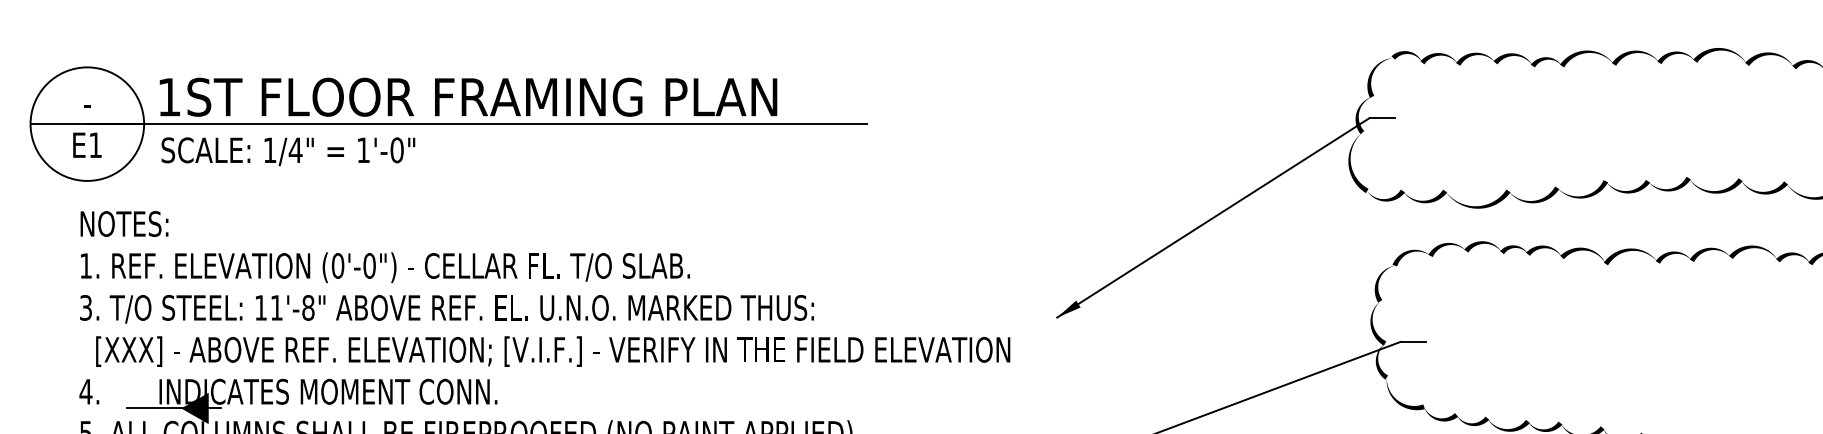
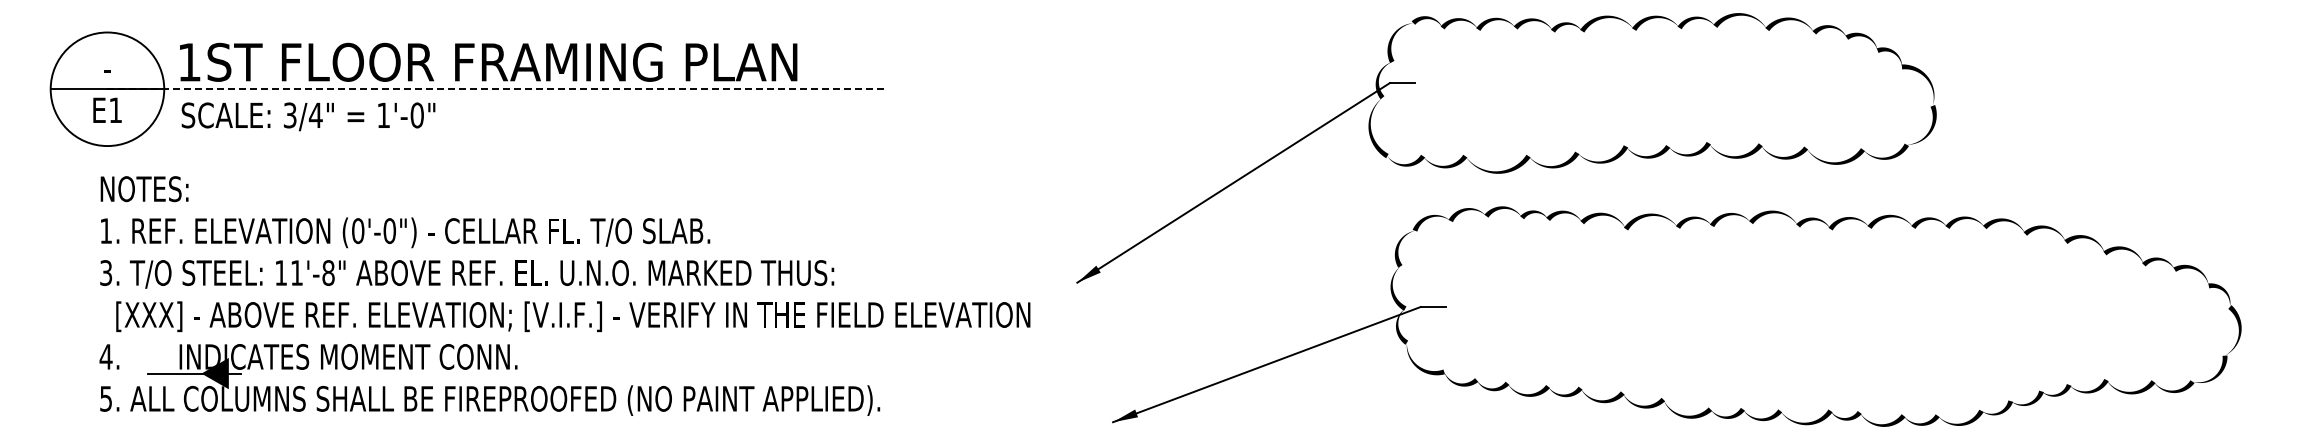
line: (477, 124) -> (497, 89), solid -> dashed
text: (269, 150) -> (289, 115), 1/4" -> 3/4"

